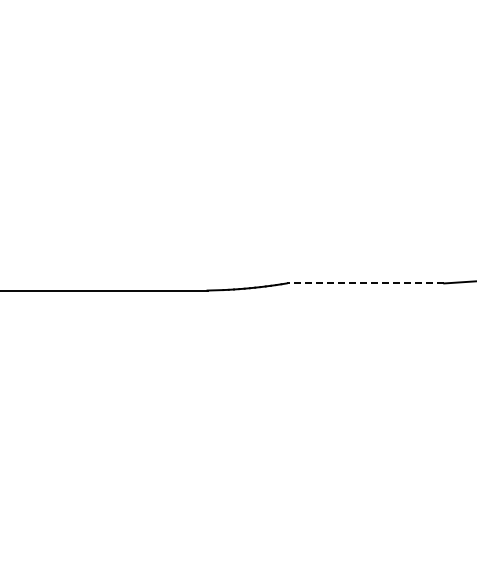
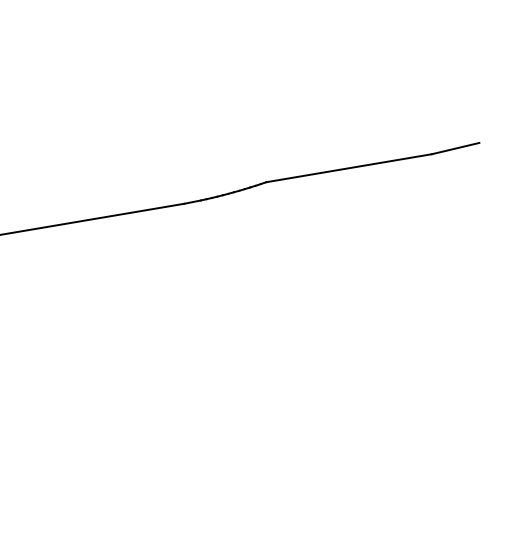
line: (365, 283) -> (349, 168), dashed -> solid

